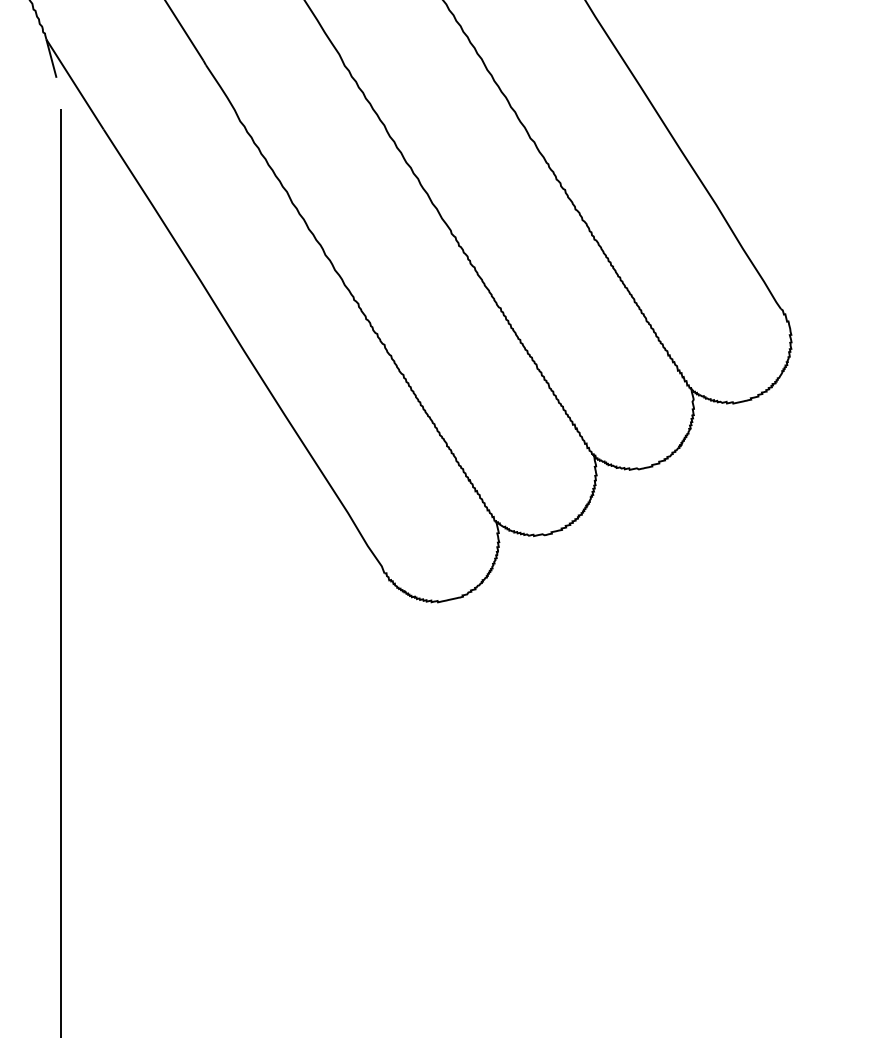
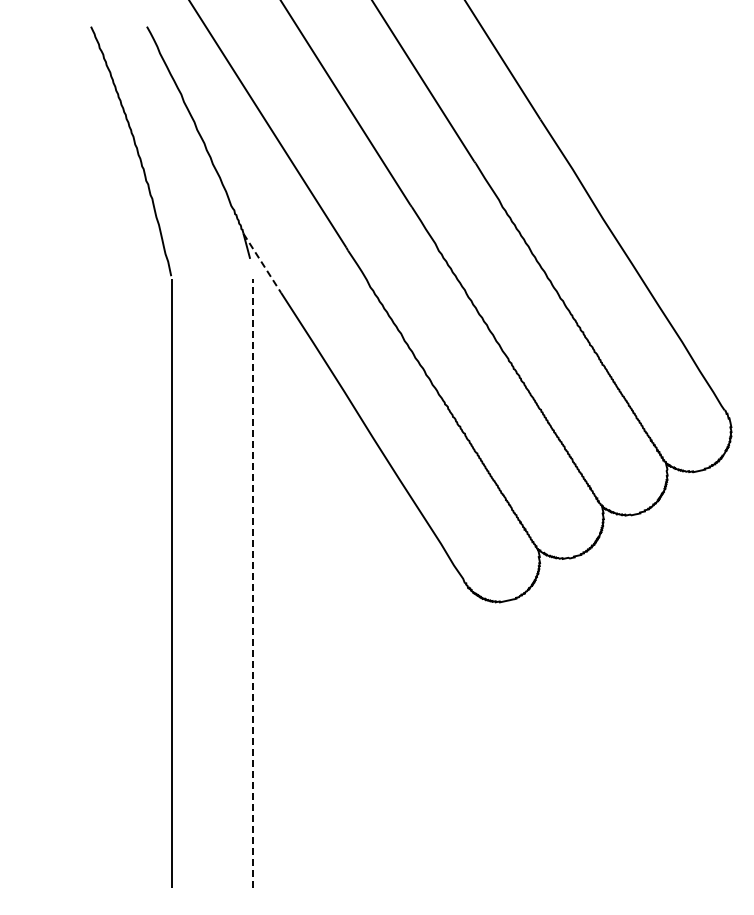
line: (75, 84) -> (262, 263), solid -> dashed
line: (60, 571) -> (252, 582), solid -> dashed

